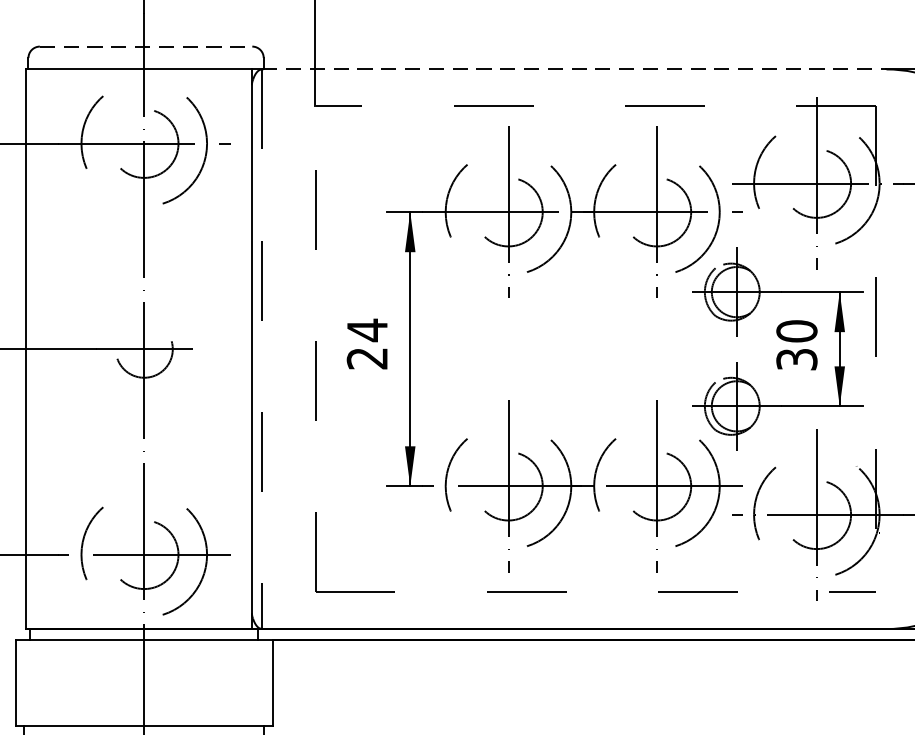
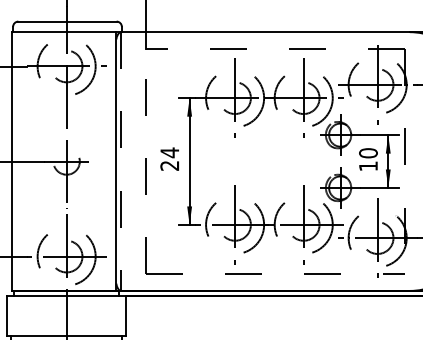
line: (148, 46) -> (68, 21), dashed -> solid
line: (576, 70) -> (266, 32), dashed -> solid
text: (797, 359) -> (368, 166), 30 -> 10

